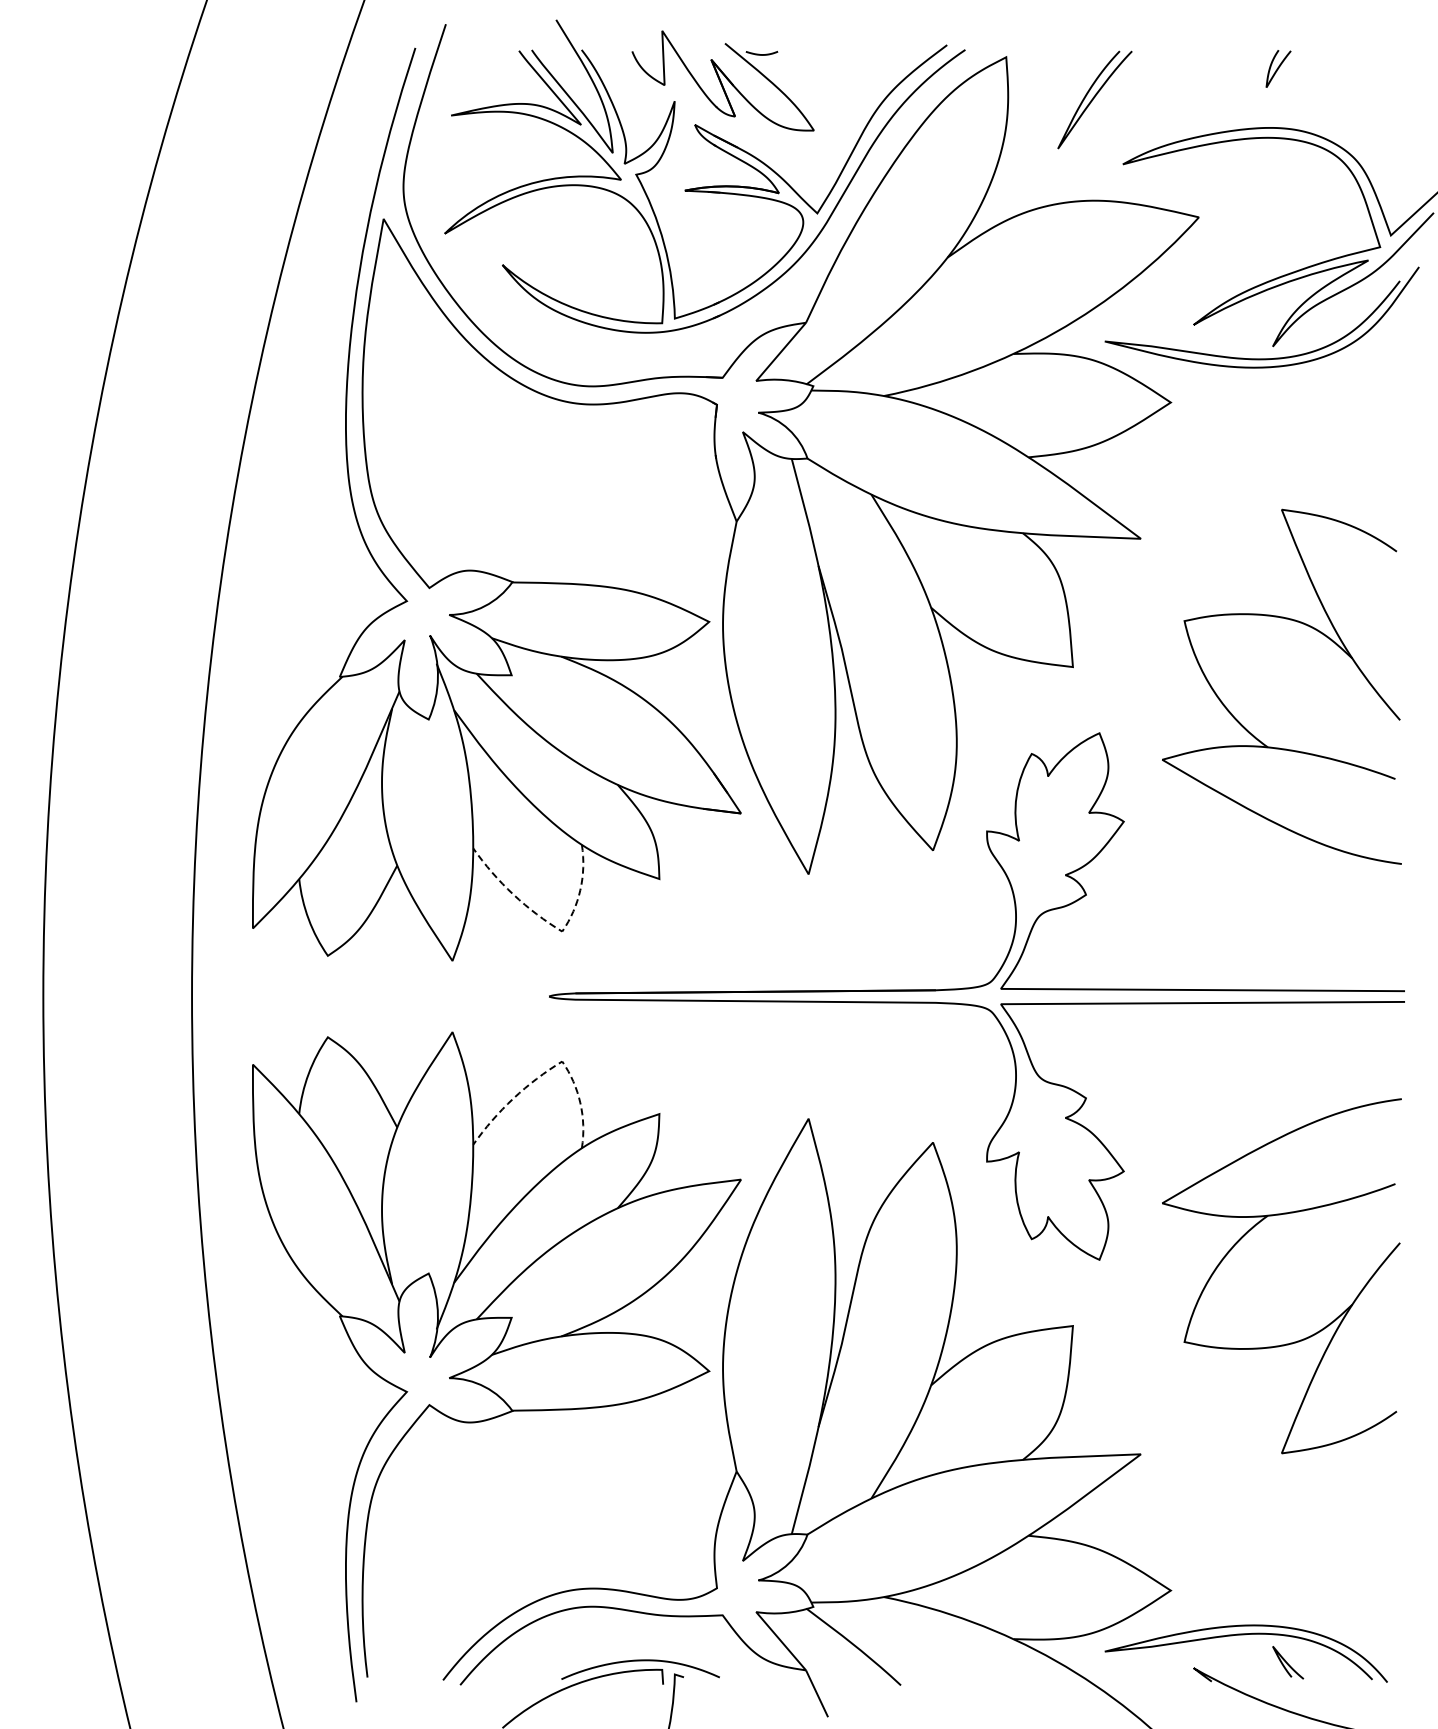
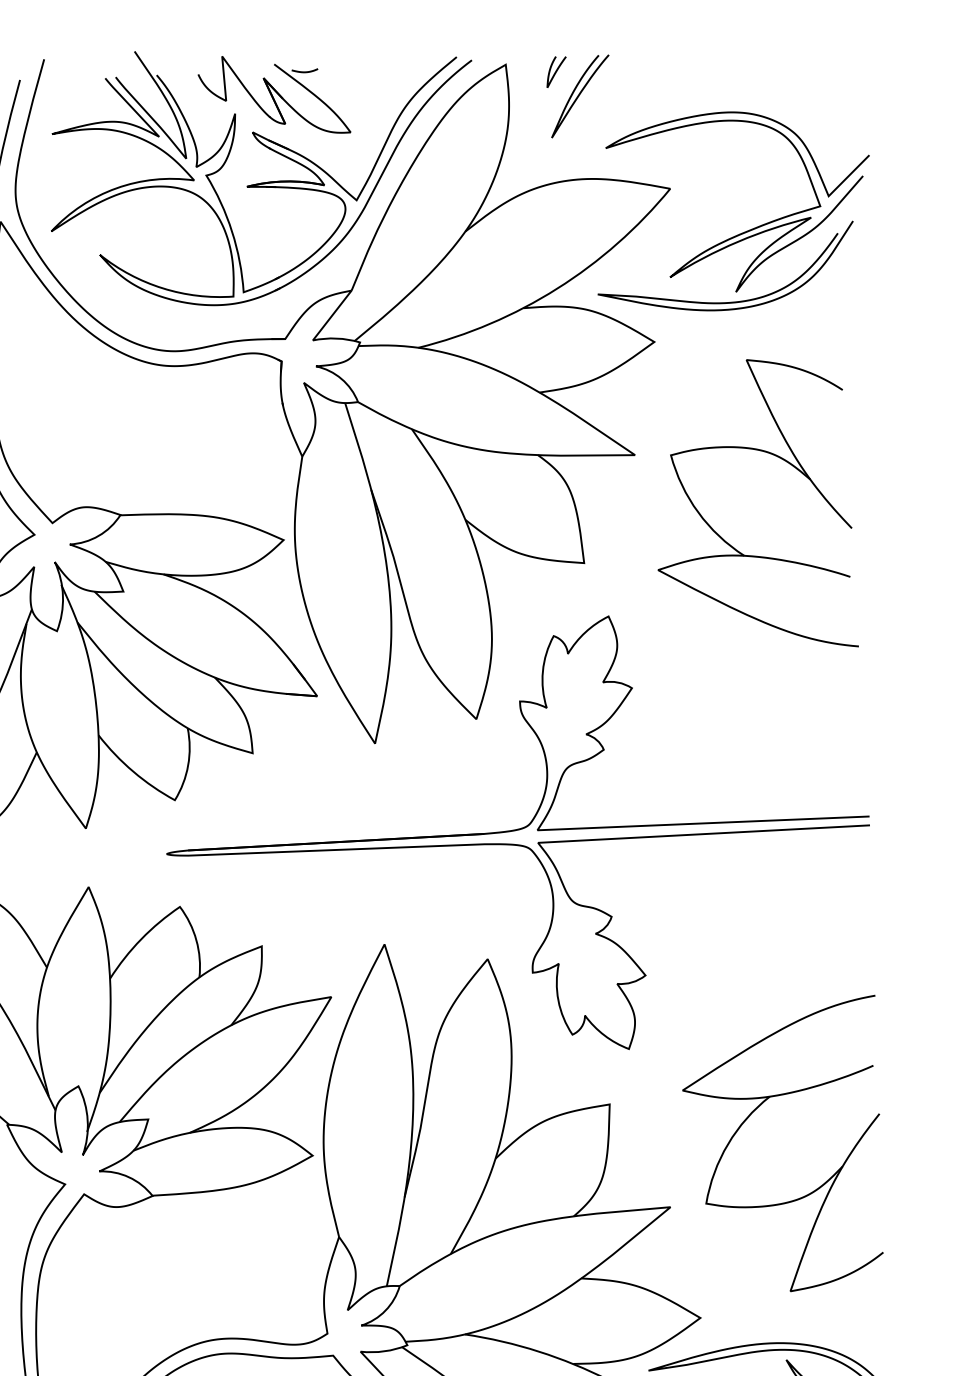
curve: (1278, 68) -> (556, 71), moved
part: (1242, 724) -> (722, 538), moved
line: (549, 923) -> (164, 794), dashed -> solid
line: (549, 1069) -> (169, 913), dashed -> solid
part: (1243, 1237) -> (750, 1115), moved

